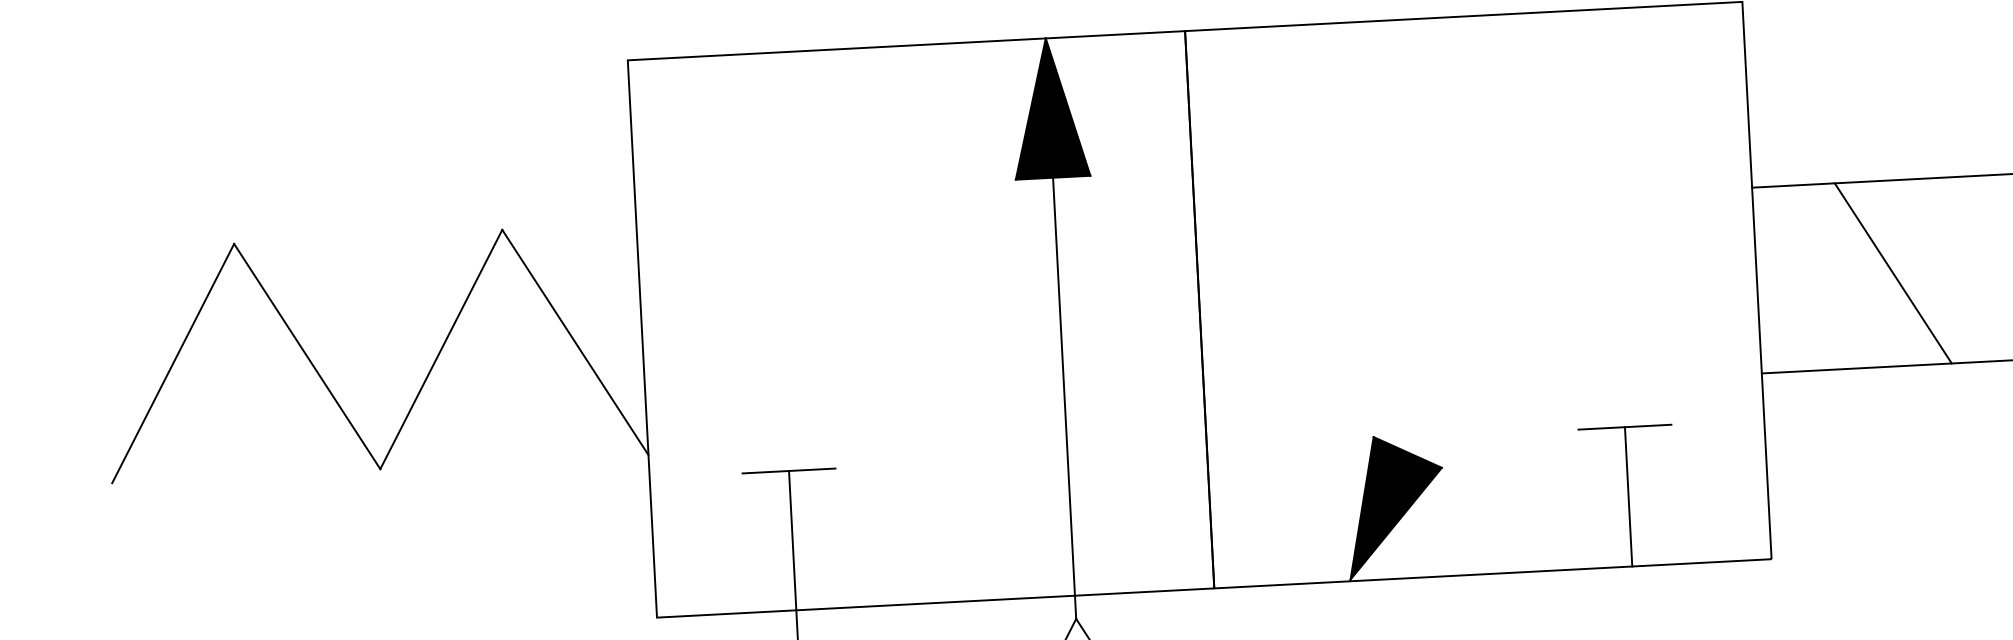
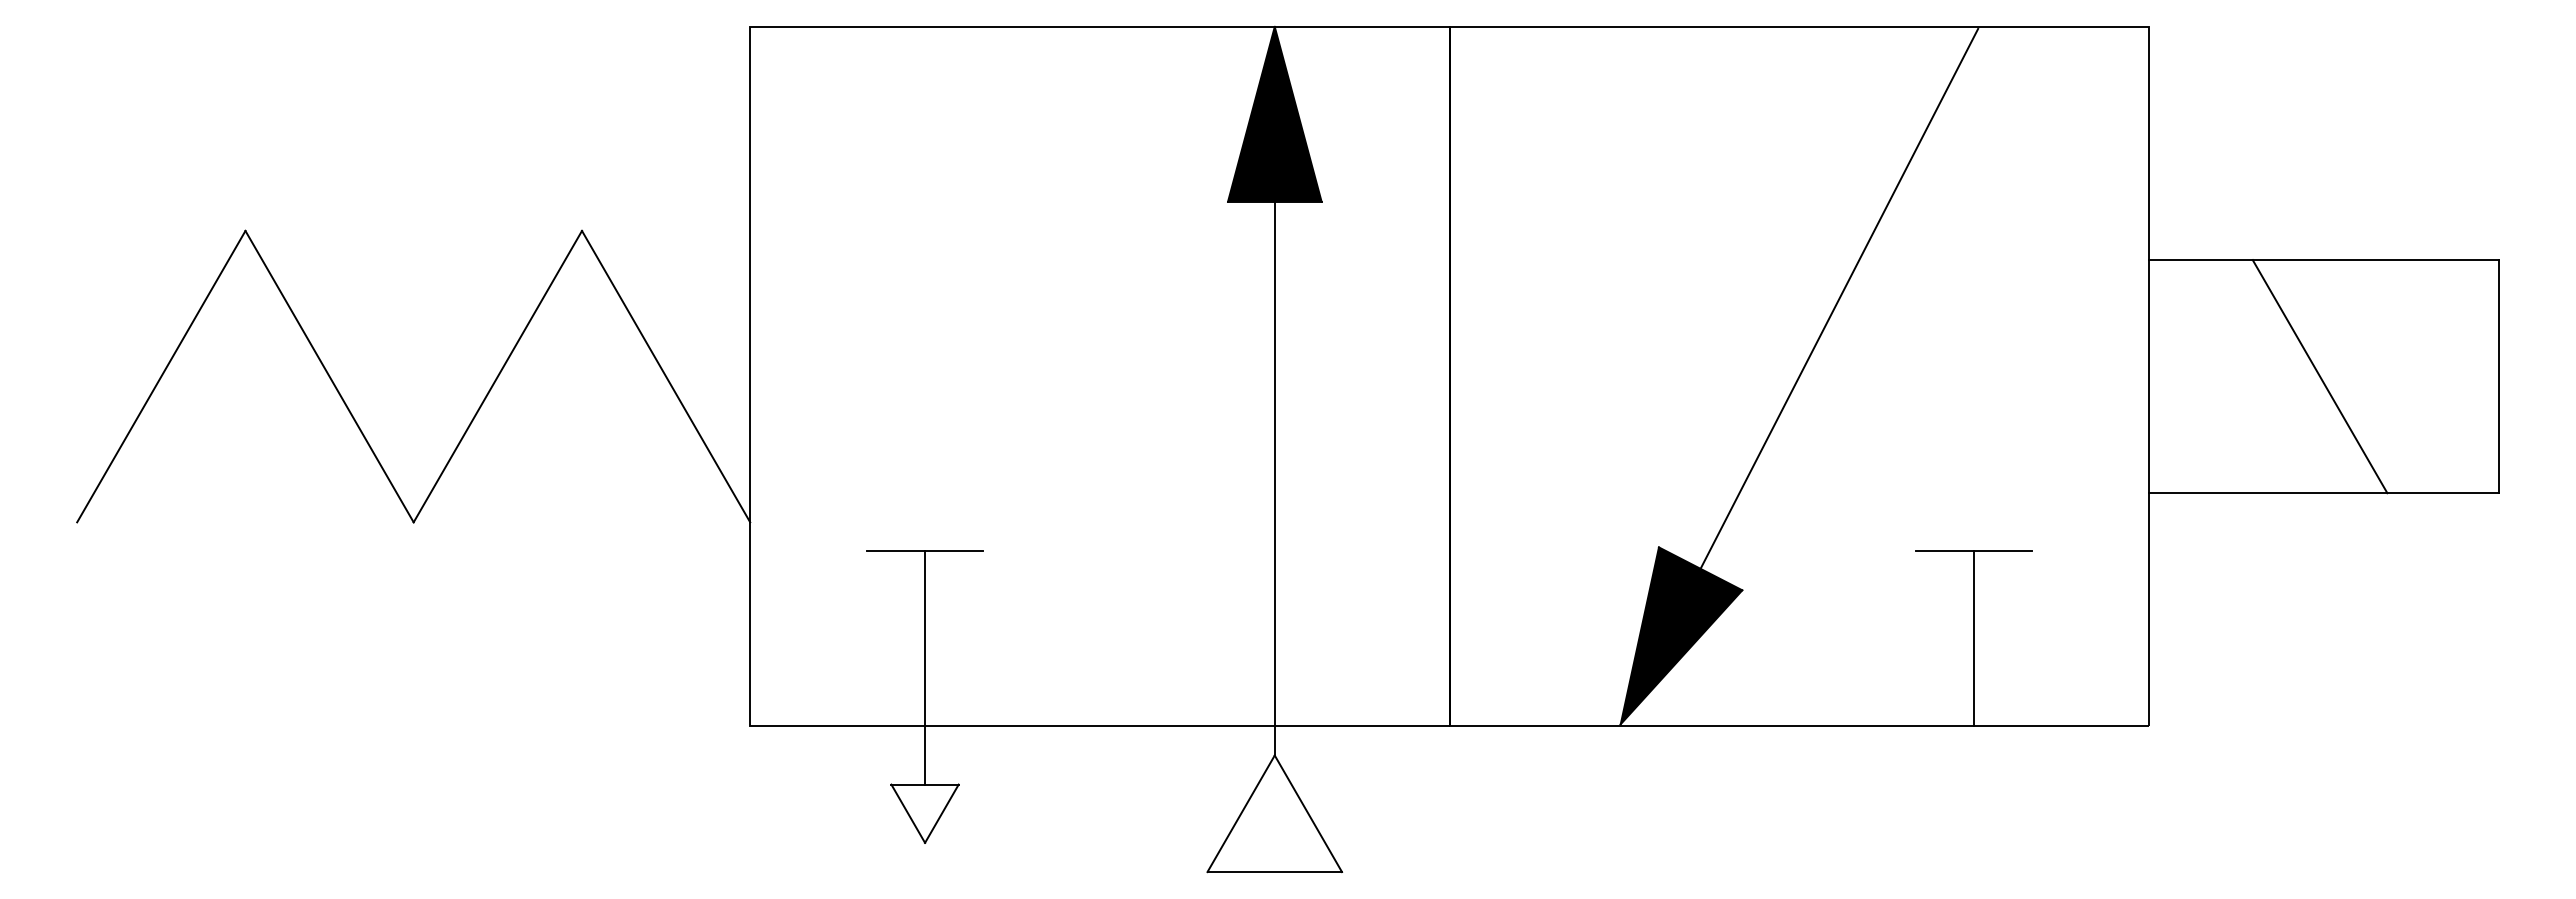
line: (1507, 231) -> (1839, 298), added

